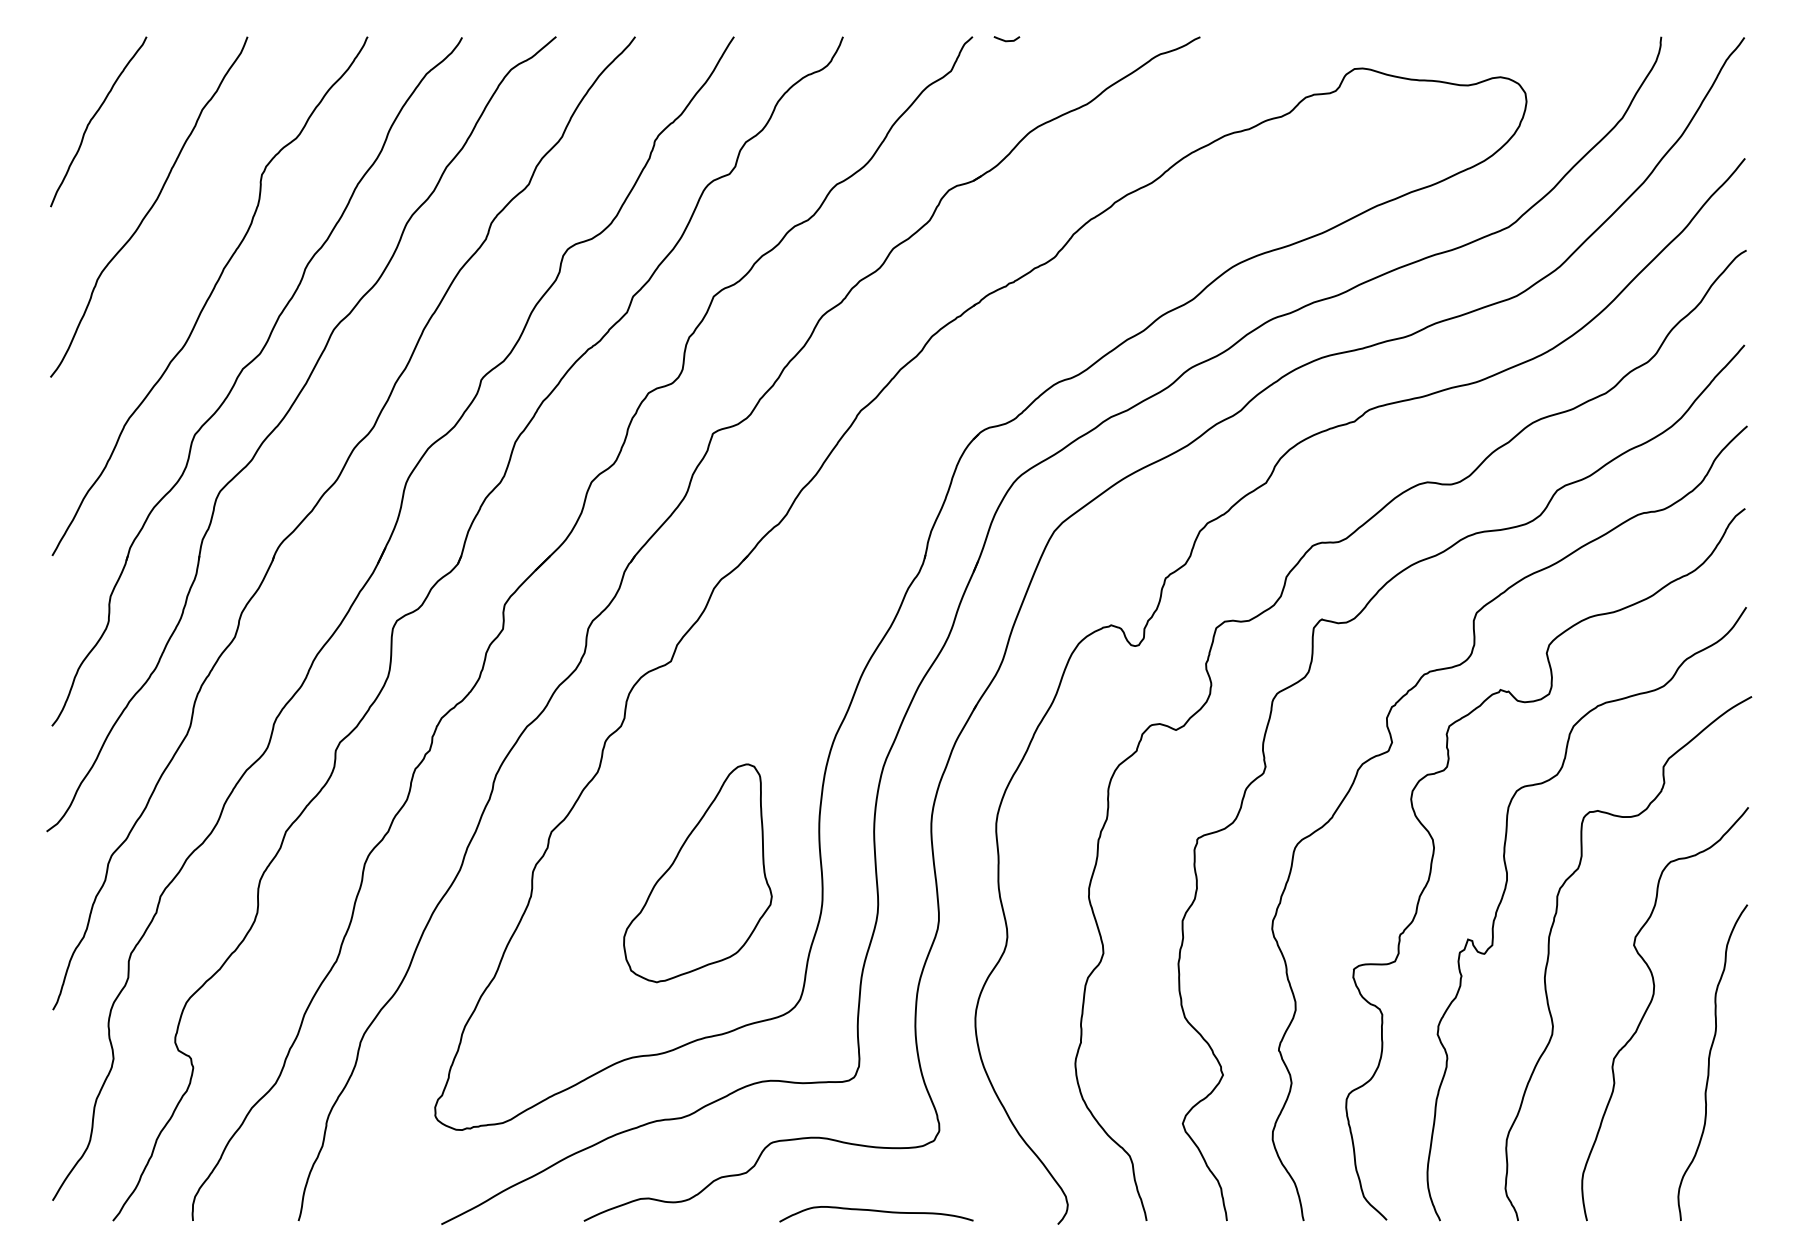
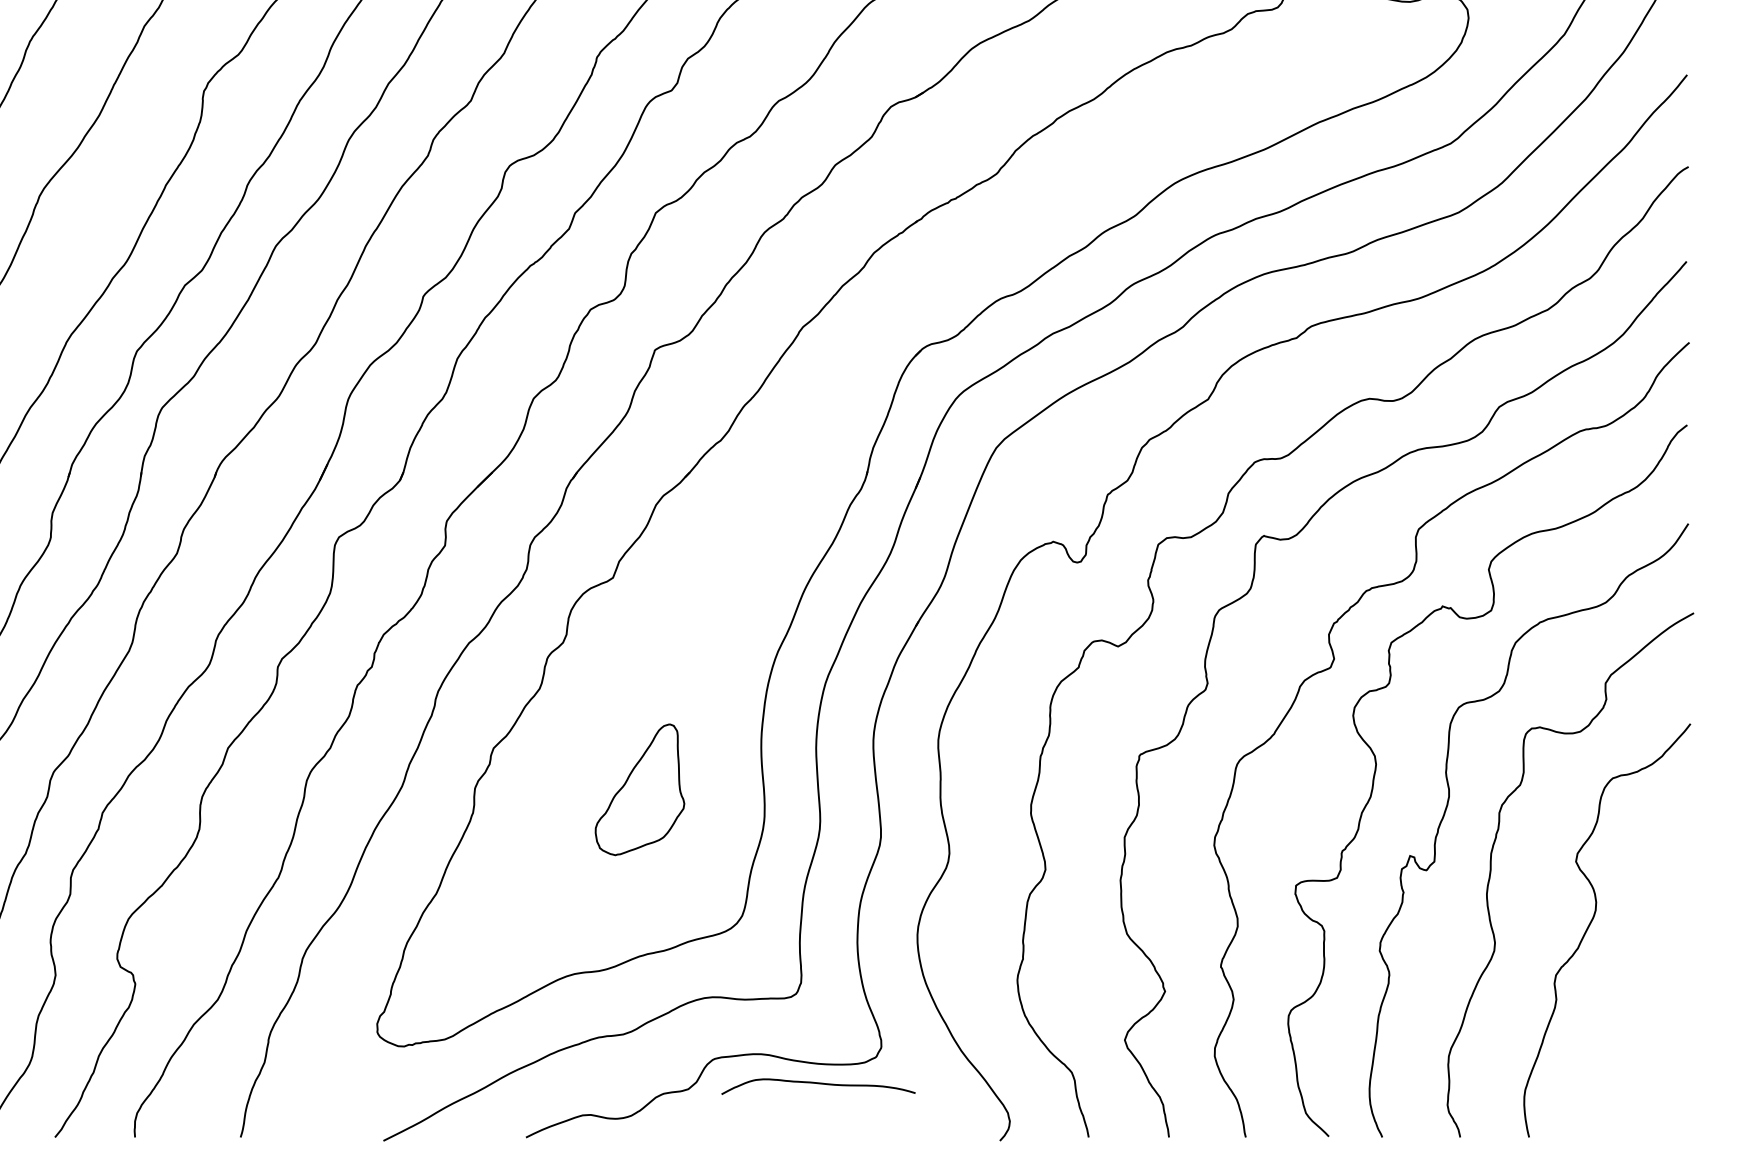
part: (697, 873) -> (639, 789), size x0.6
curve: (1709, 1062) -> (1651, 978), removed
curve: (876, 1211) -> (818, 1083), moved

